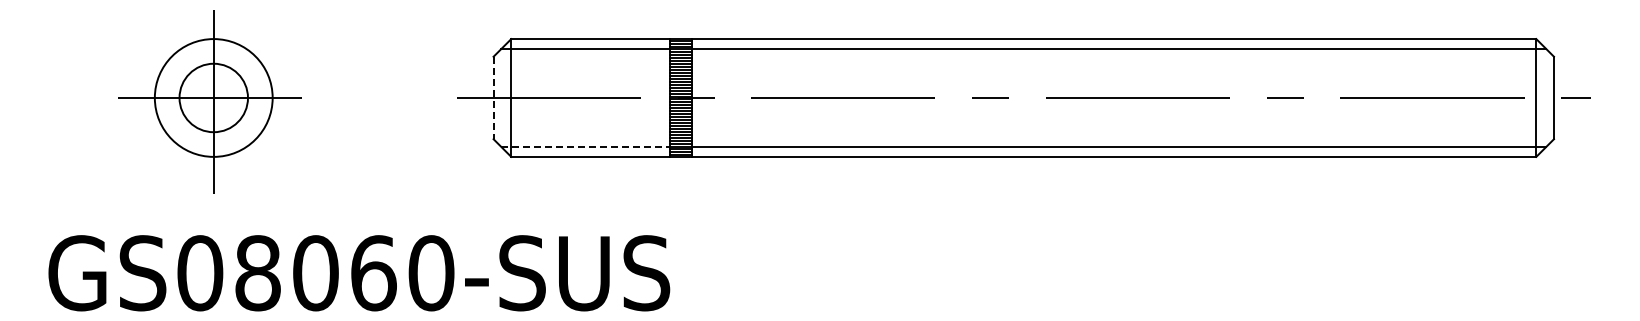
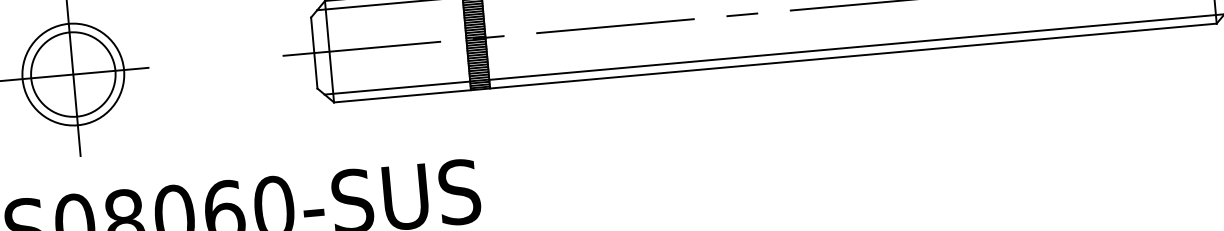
circle: (213, 97) -> (73, 74), size x1.43
line: (493, 98) -> (314, 53), dashed -> solid
line: (585, 146) -> (397, 87), dashed -> solid

